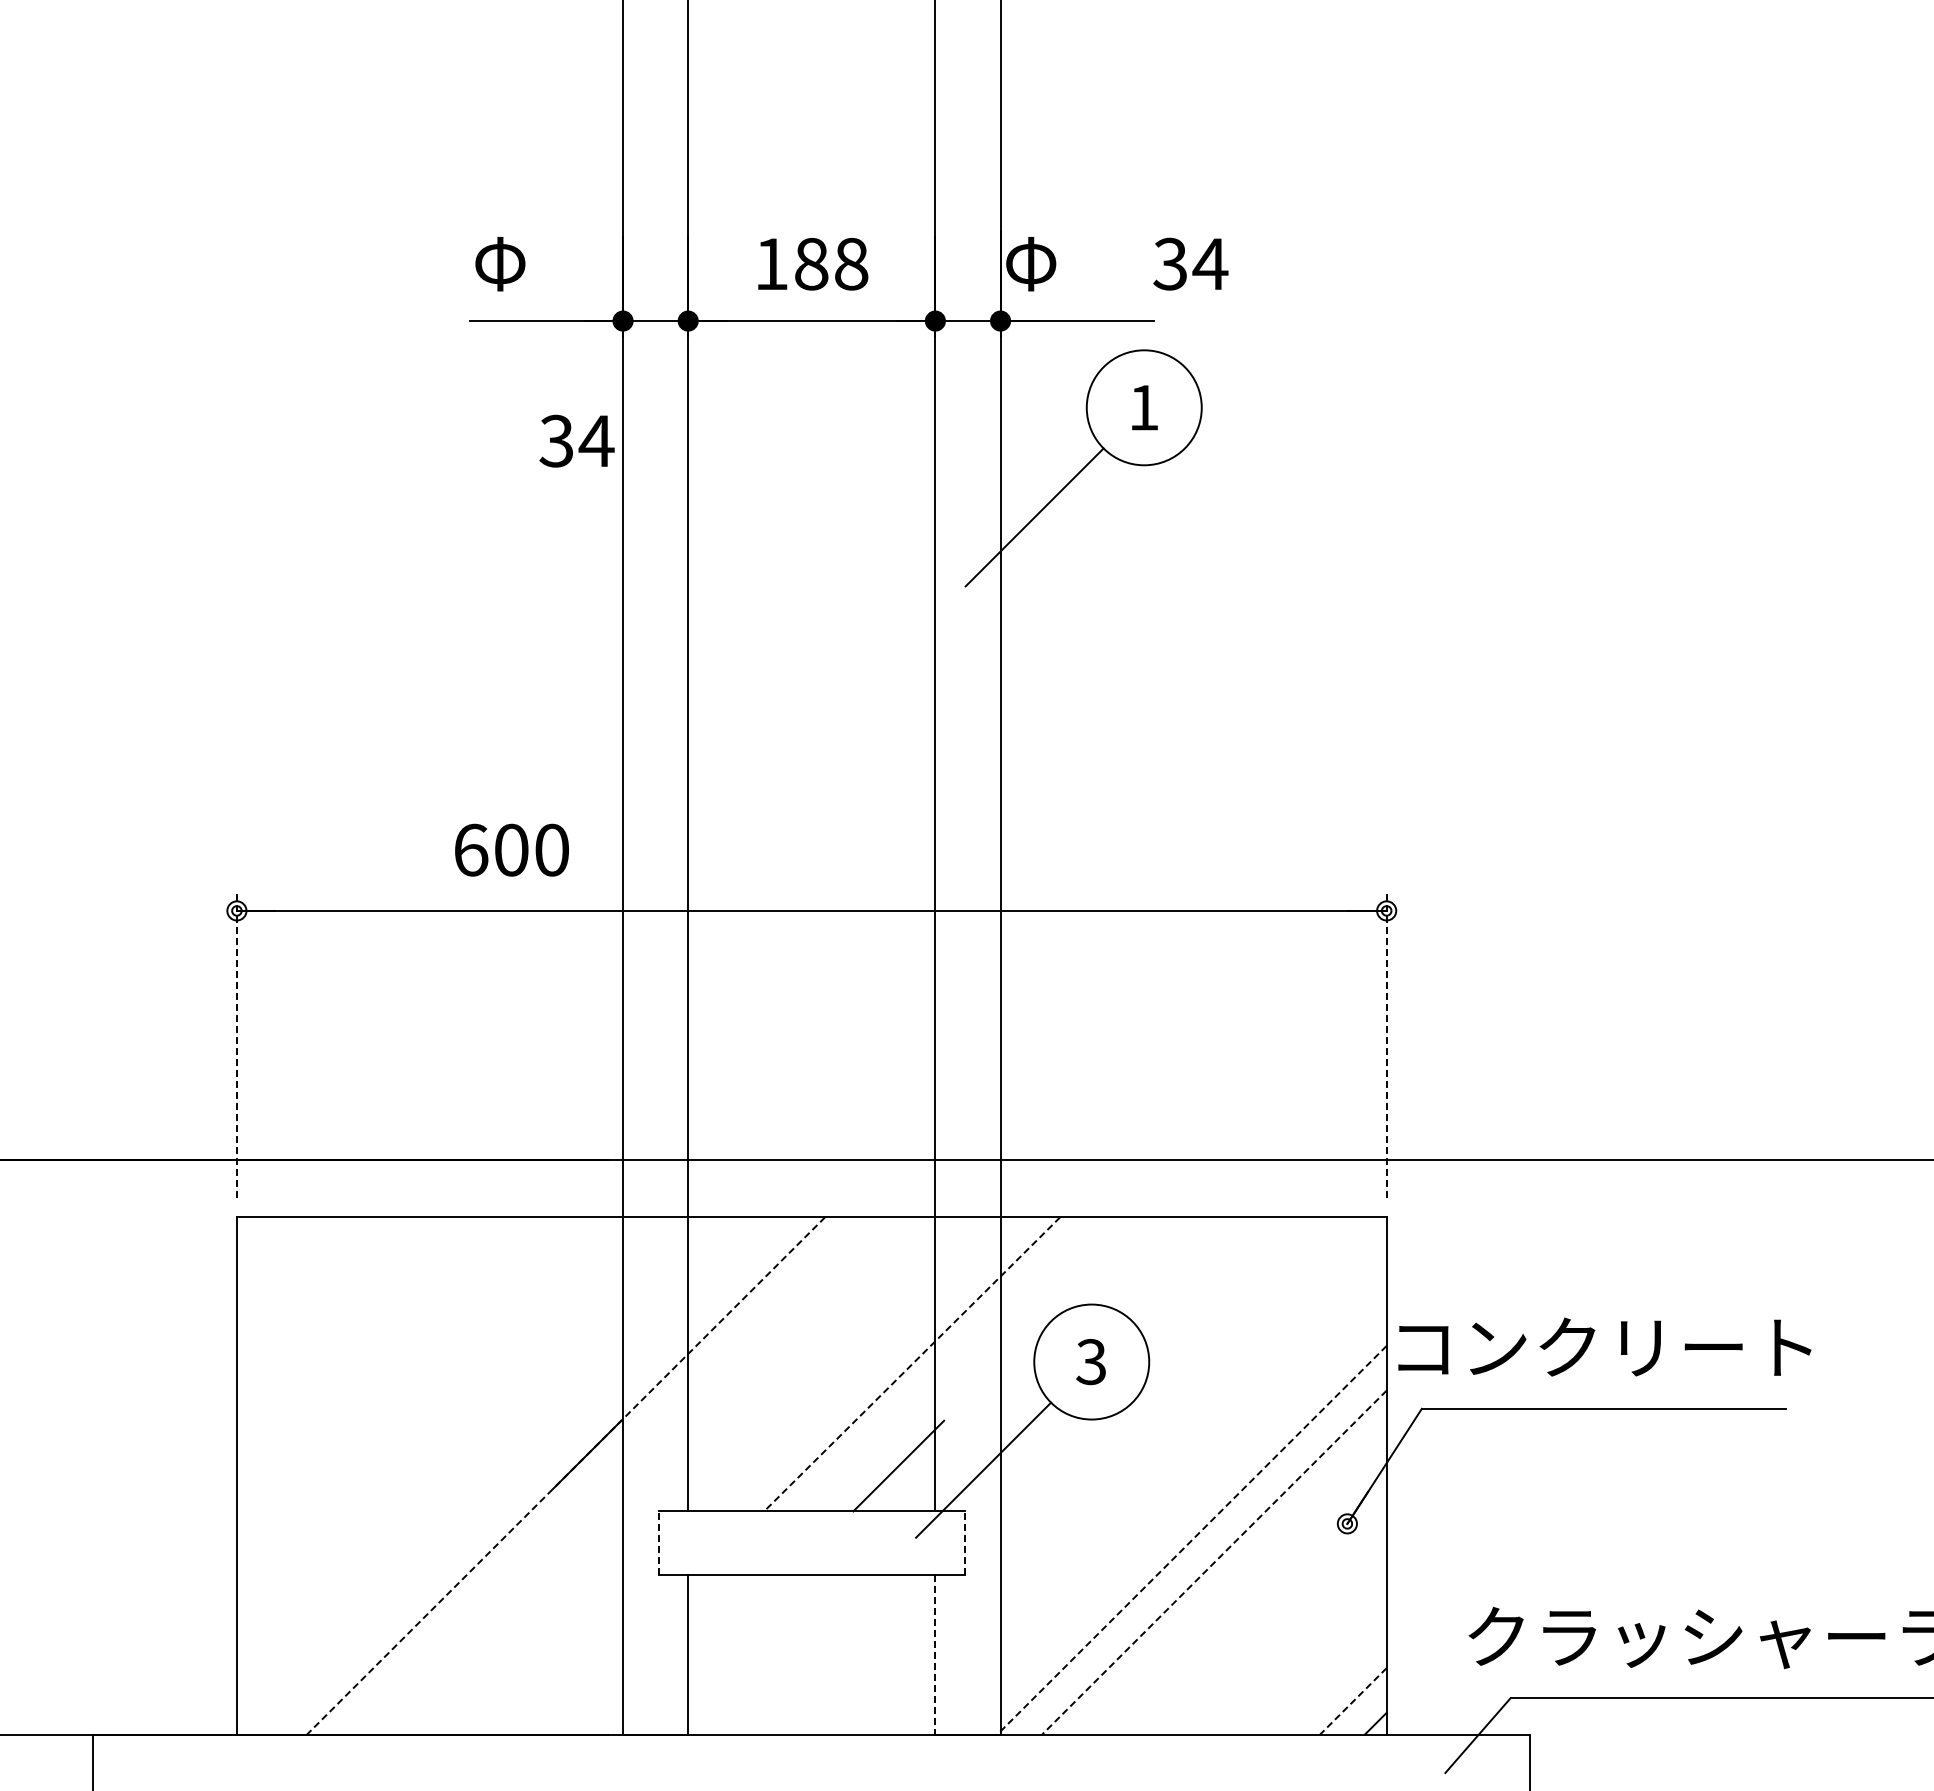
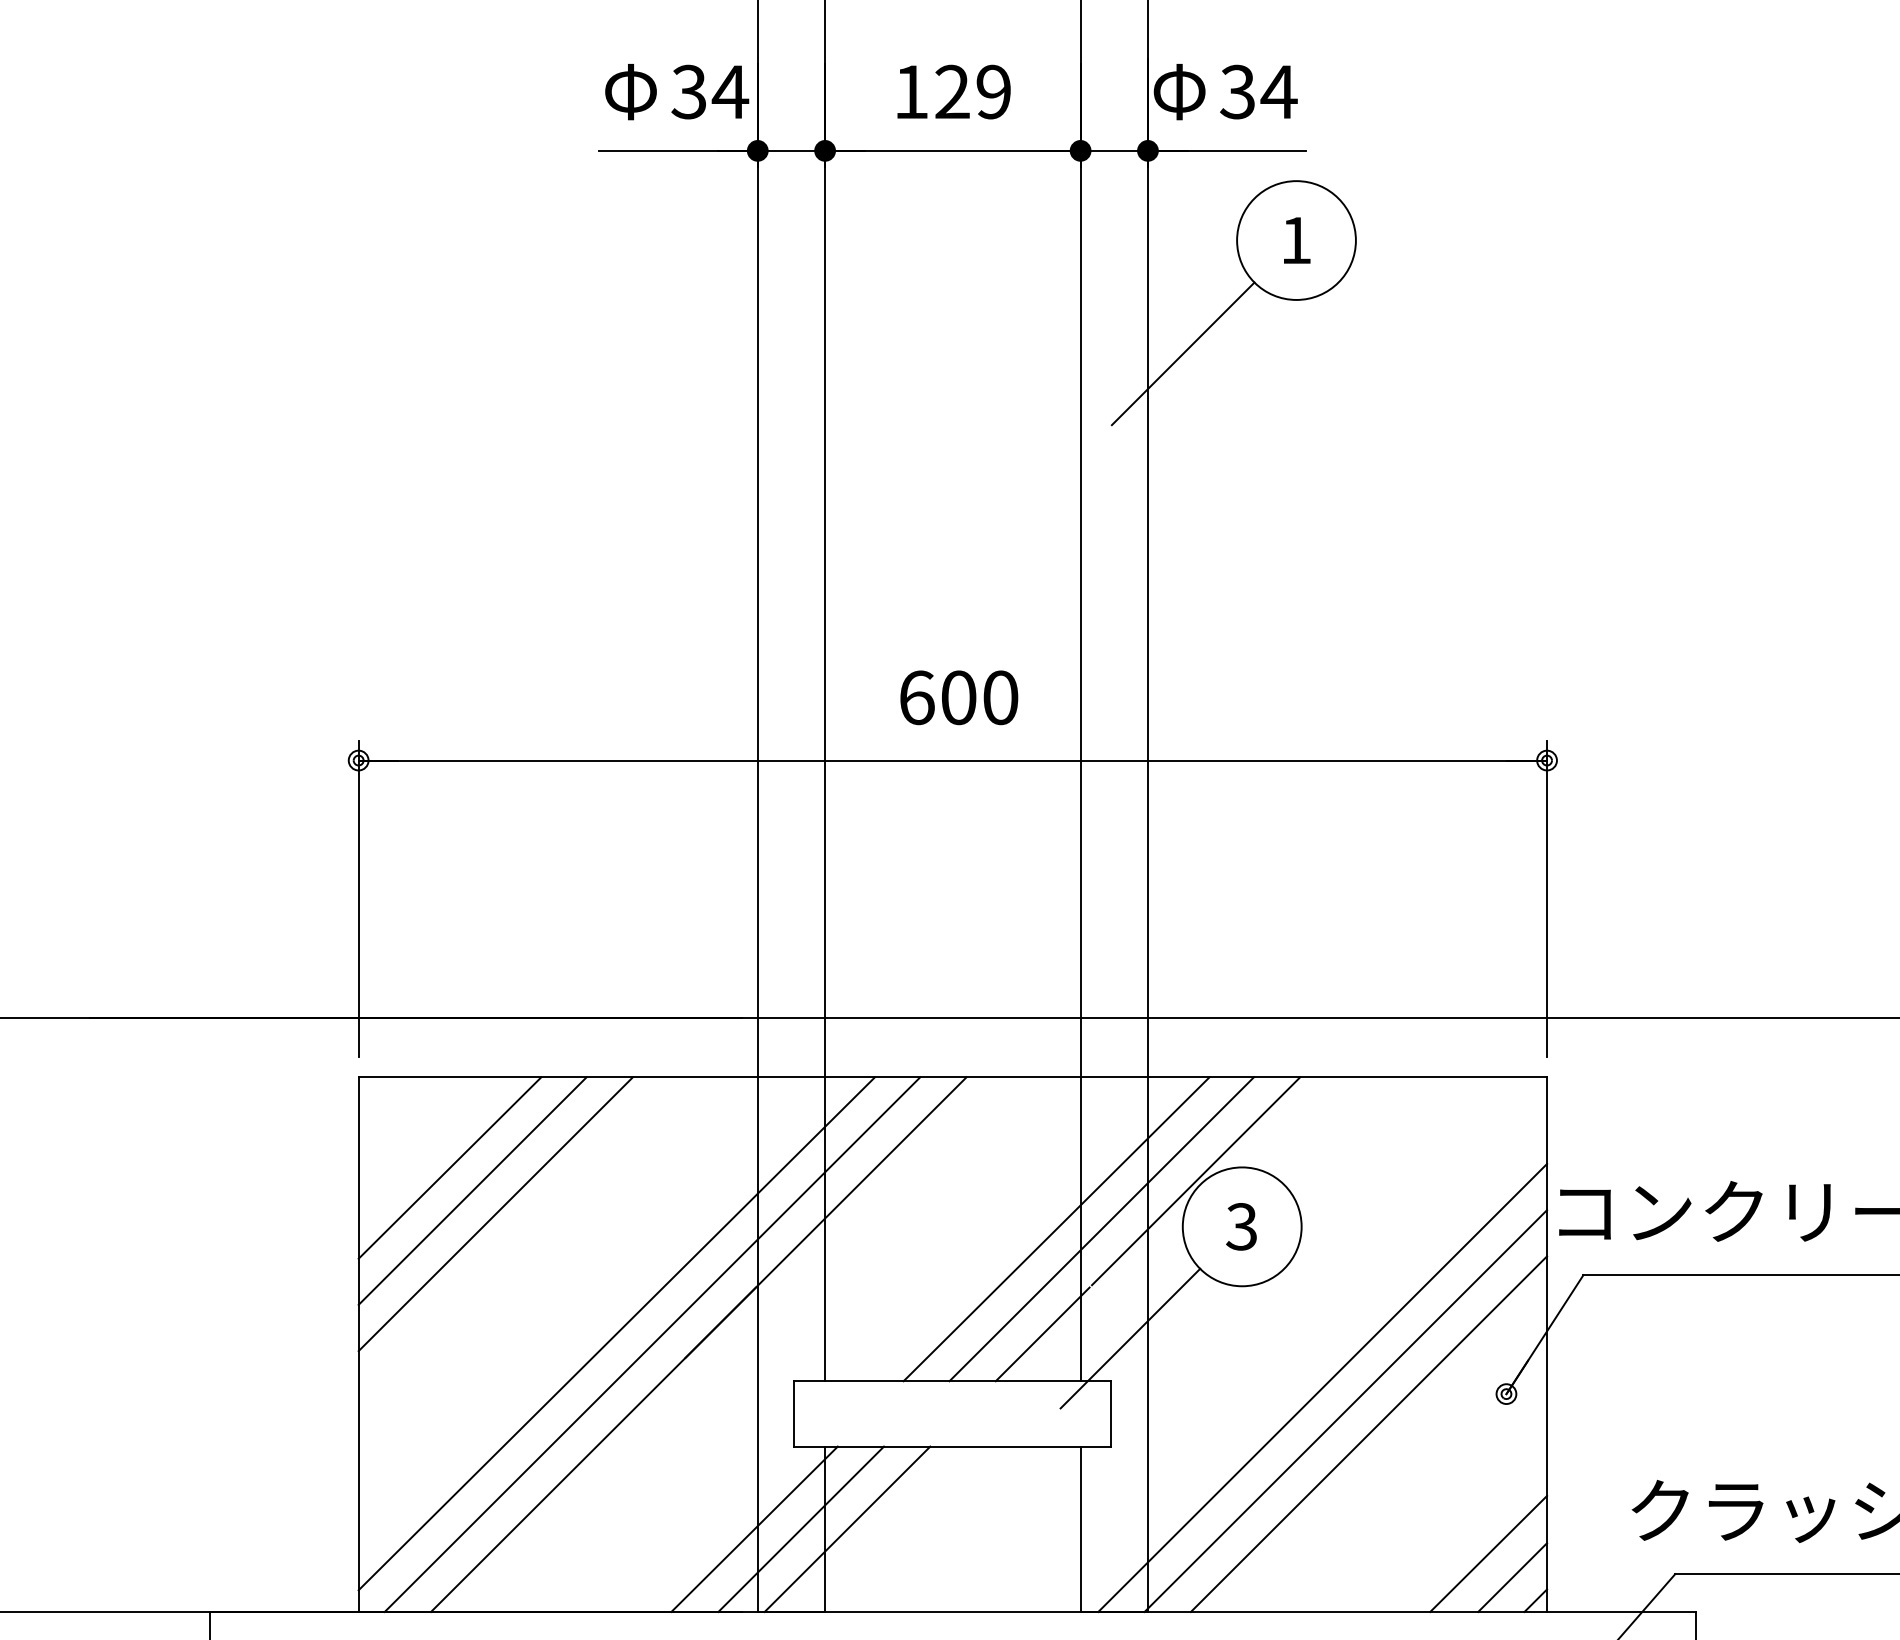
text: (831, 263) -> (973, 91), 188 -> 129
text: (1190, 263) -> (1258, 91), moved
text: (576, 440) -> (709, 91), moved
text: (511, 849) -> (958, 697), moved
line: (236, 1044) -> (358, 898), dashed -> solid
line: (1386, 1044) -> (1546, 898), dashed -> solid
line: (324, 1304) -> (449, 1167), added
line: (1046, 1317) -> (1195, 1180), added
line: (346, 1327) -> (471, 1191), added
line: (369, 1349) -> (495, 1213), added
line: (912, 1364) -> (1056, 1229), dashed -> solid
line: (955, 1364) -> (1101, 1229), added
line: (486, 1465) -> (616, 1333), added
line: (521, 1475) -> (652, 1344), added
line: (565, 1476) -> (698, 1345), dashed -> solid
line: (1169, 1517) -> (1322, 1387), added
line: (1191, 1540) -> (1345, 1411), dashed -> solid
line: (658, 1543) -> (794, 1414), dashed -> solid
line: (965, 1543) -> (1111, 1414), dashed -> solid
line: (1214, 1562) -> (1369, 1434), dashed -> solid
line: (619, 1654) -> (754, 1529), added
line: (664, 1654) -> (800, 1529), added
line: (709, 1654) -> (847, 1529), added
line: (935, 1655) -> (1080, 1530), dashed -> solid
line: (1329, 1678) -> (1487, 1553), added
line: (1353, 1701) -> (1512, 1577), dashed -> solid

